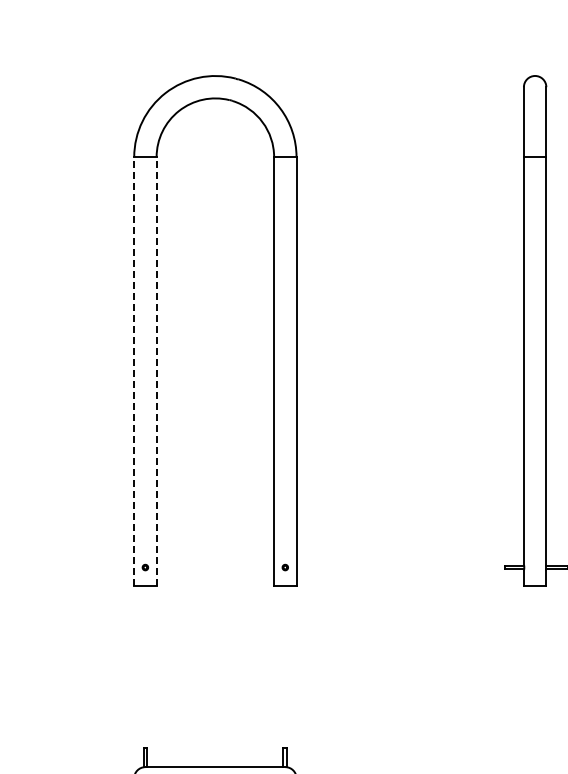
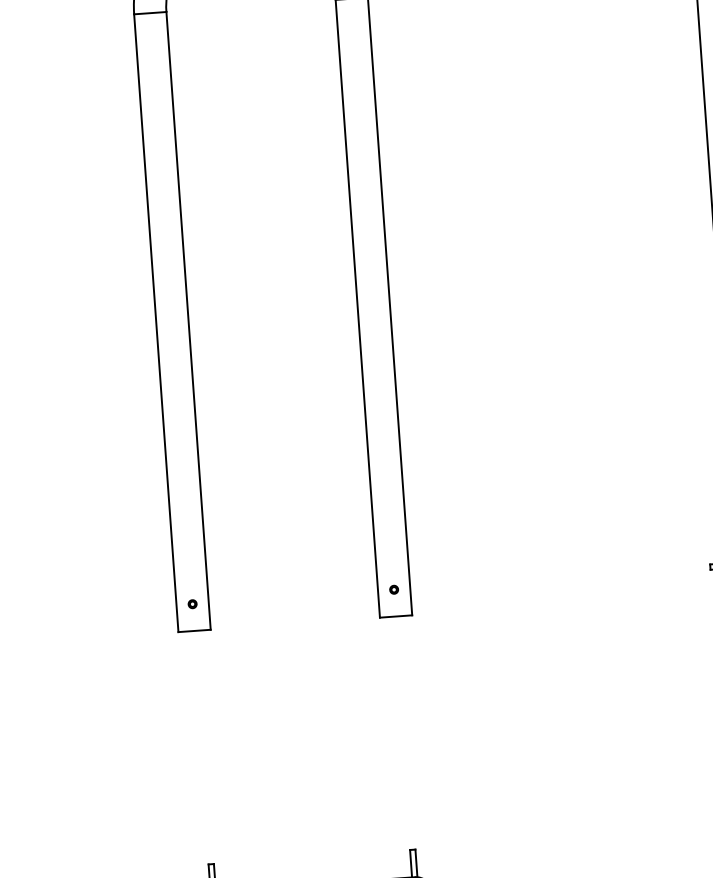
line: (134, 371) -> (156, 322), dashed -> solid
line: (156, 371) -> (188, 320), dashed -> solid

